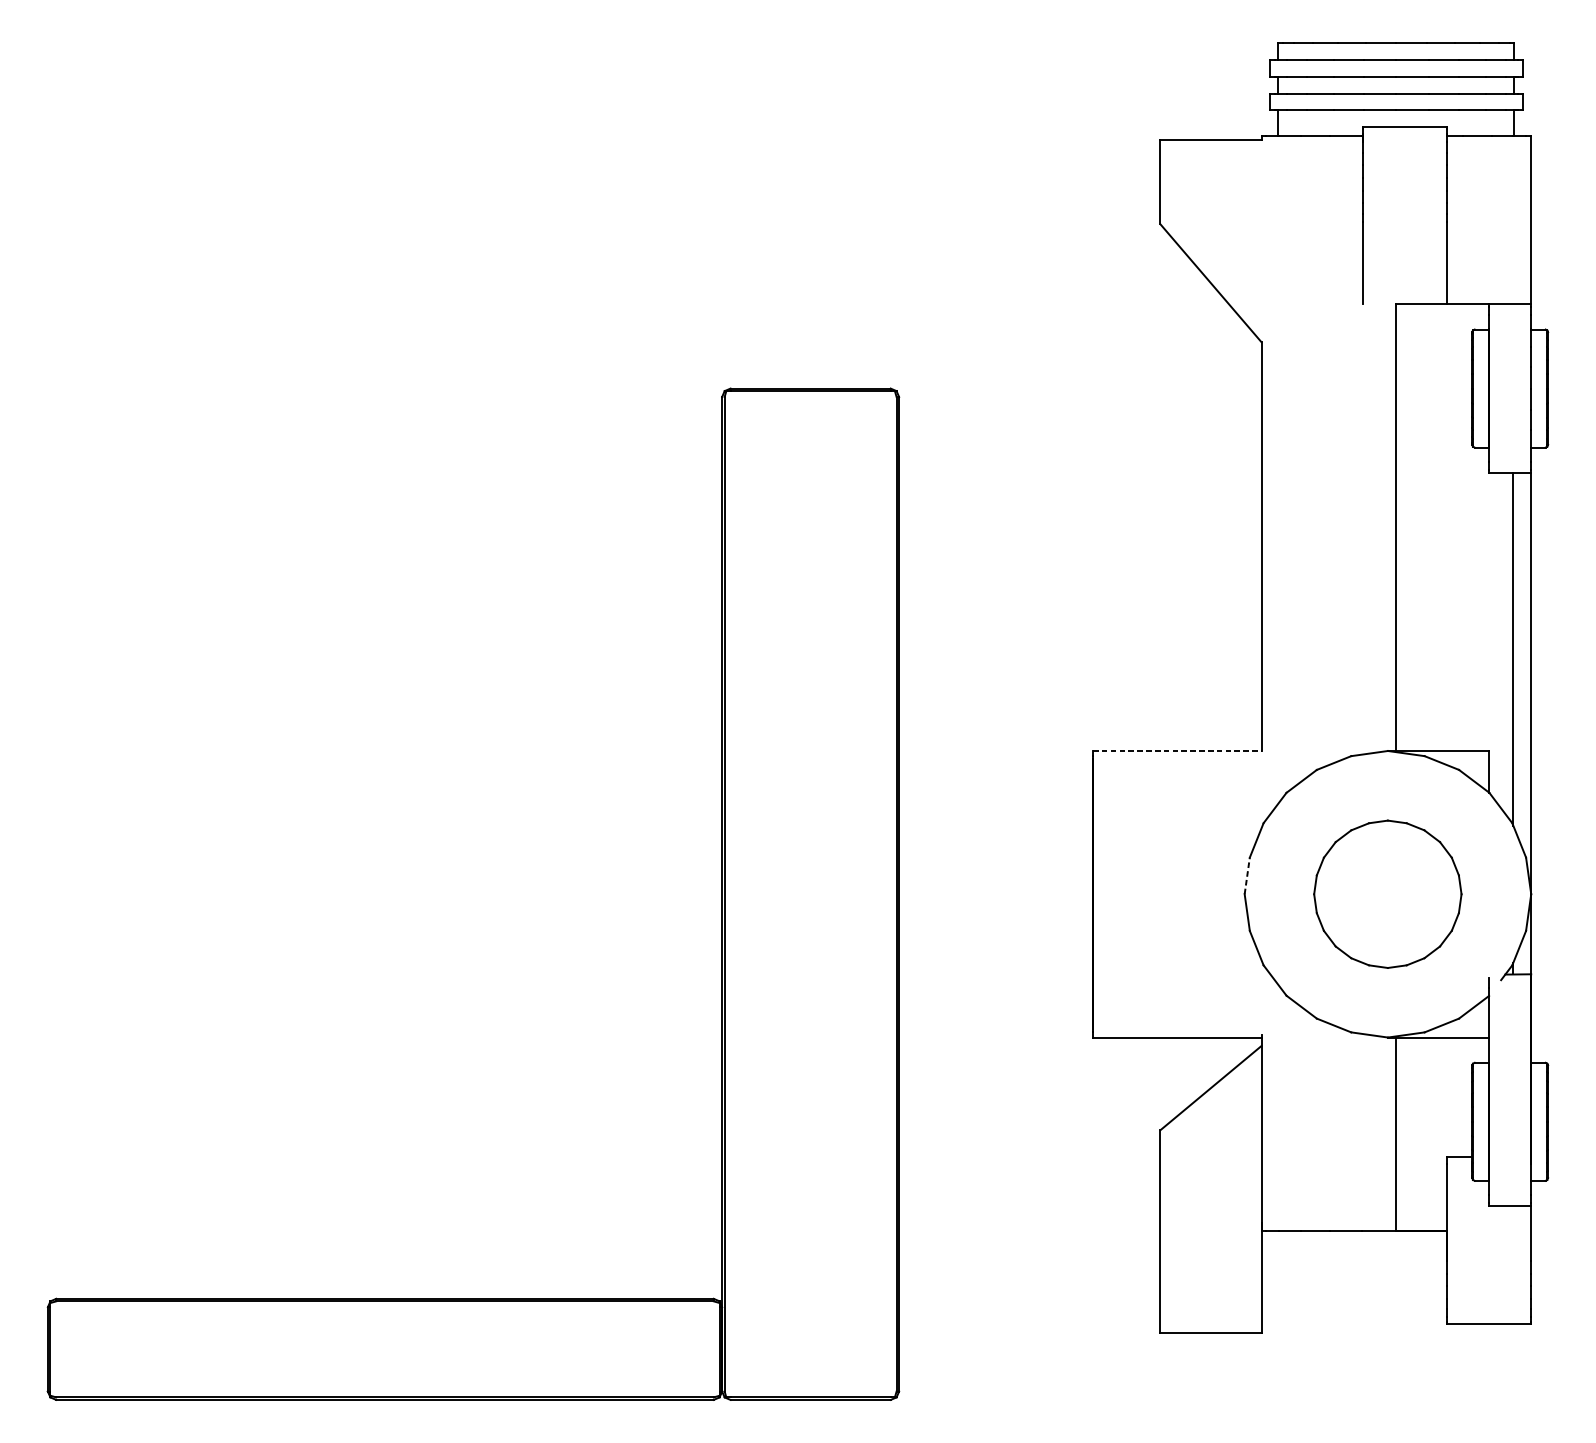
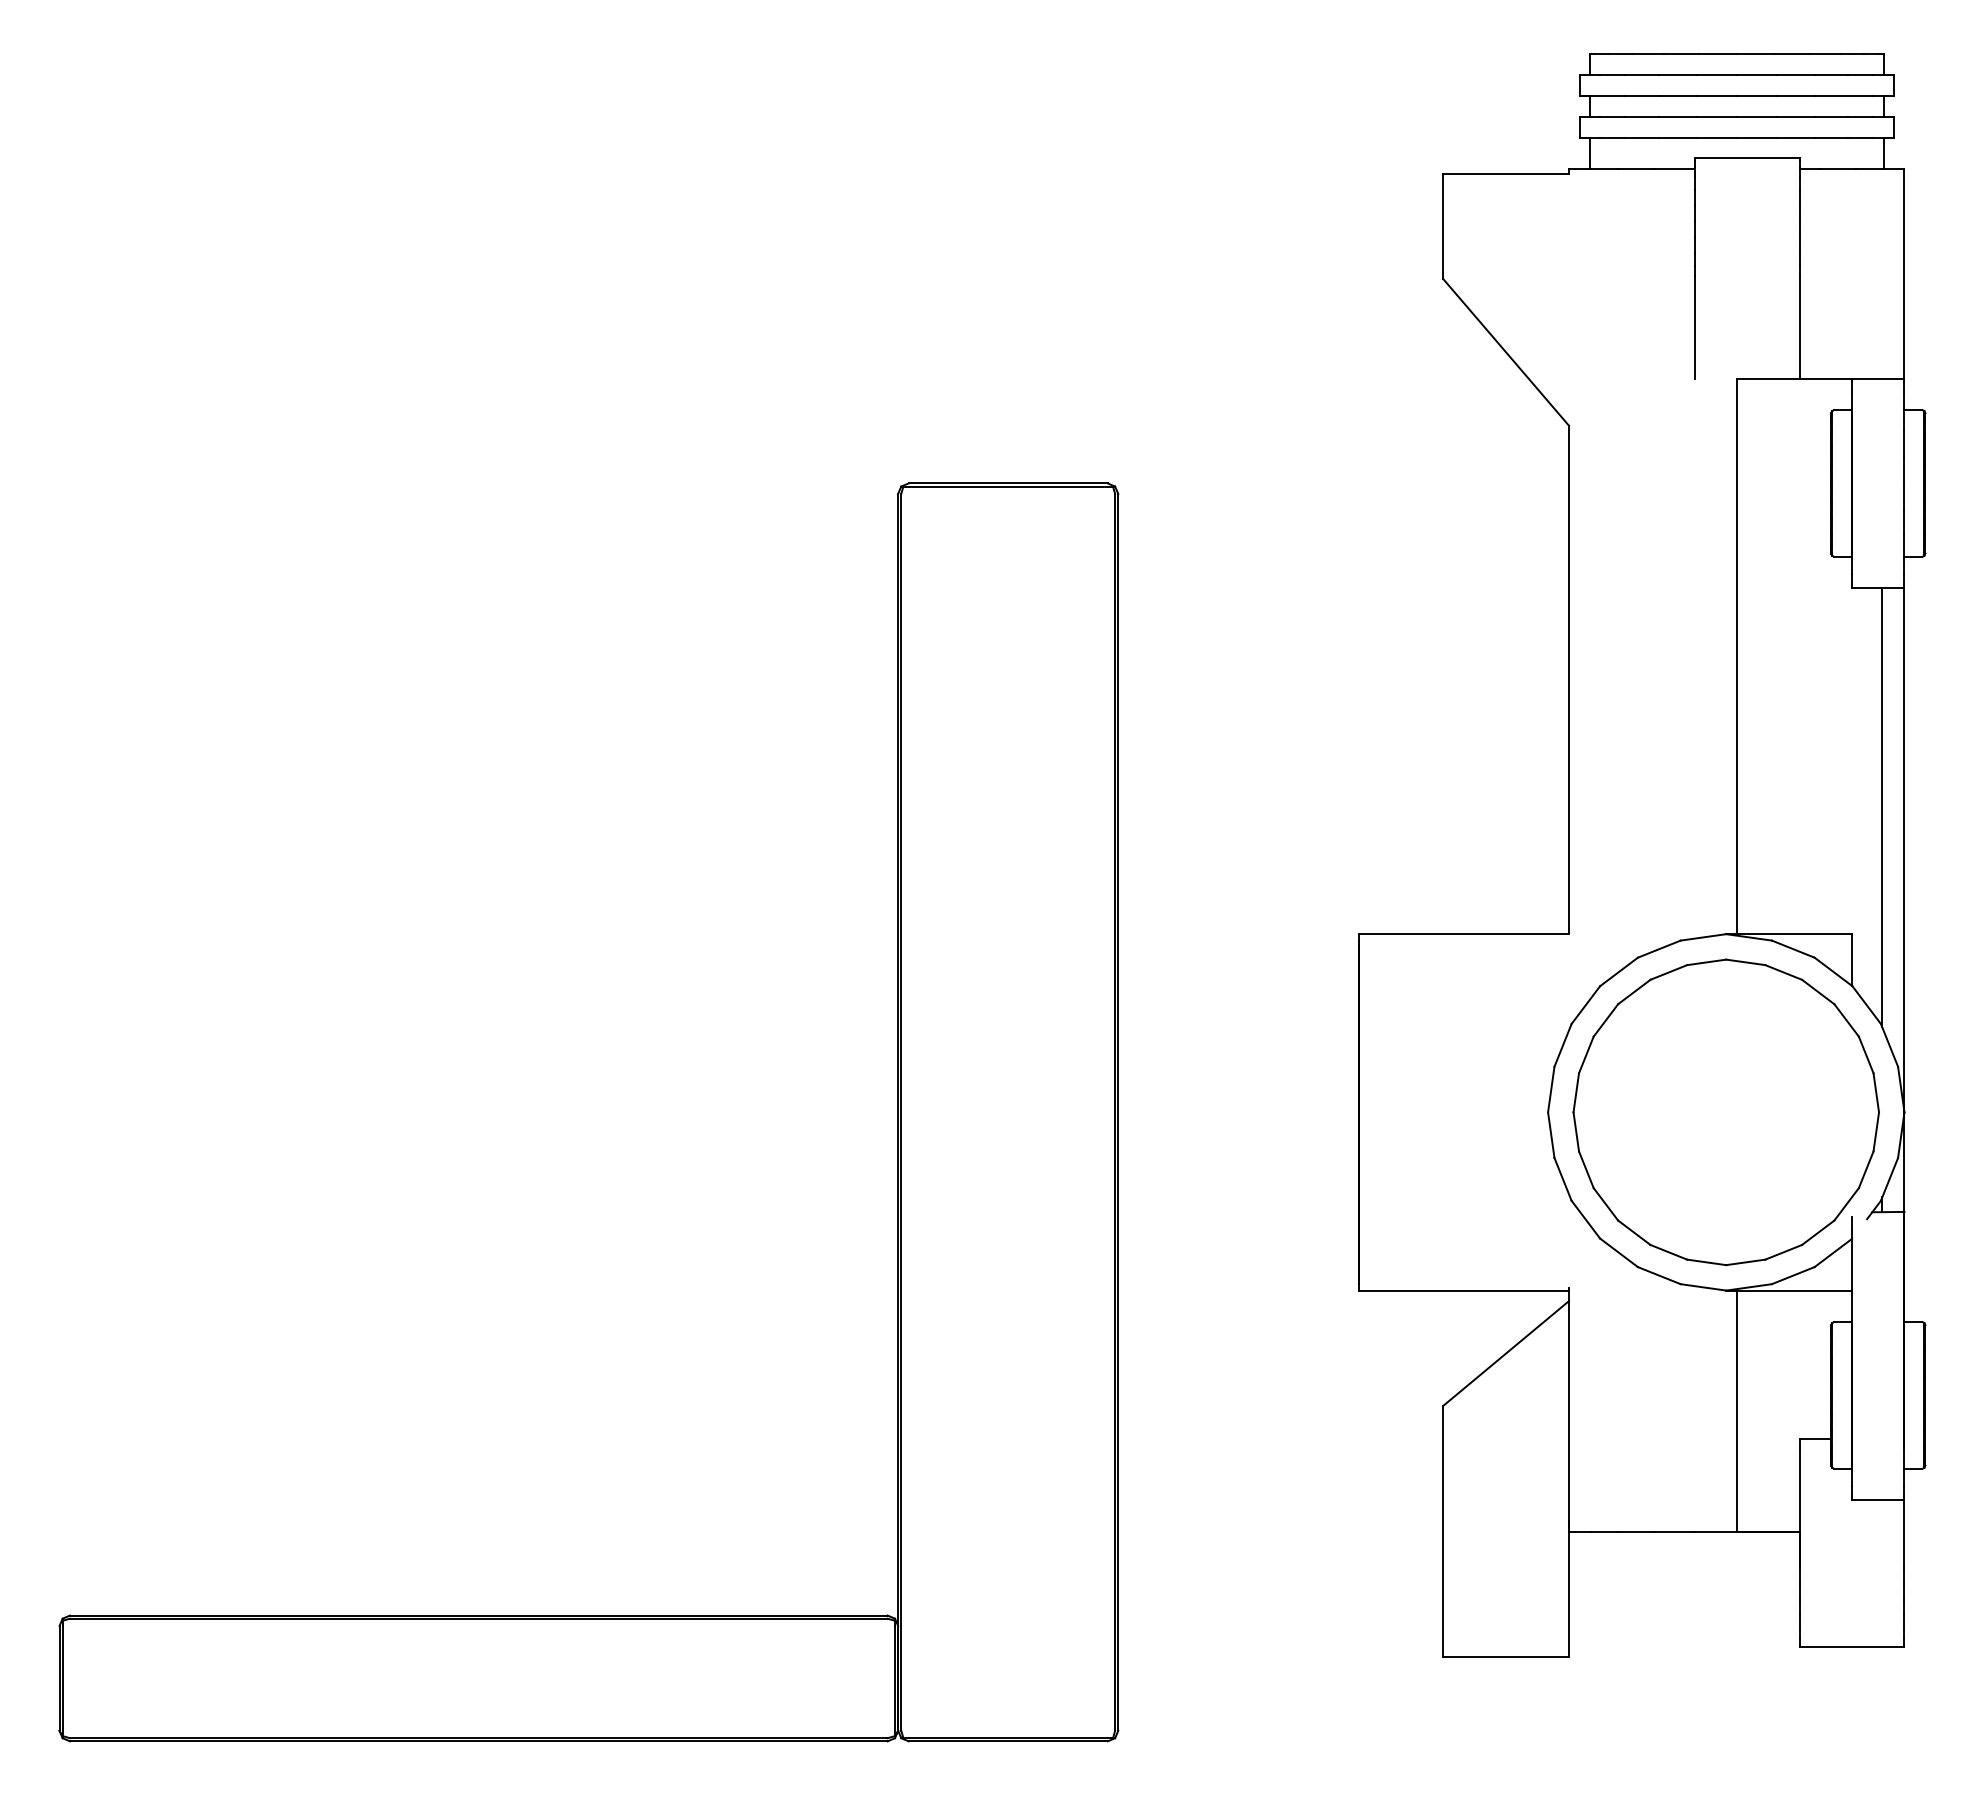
line: (1177, 751) -> (1464, 934), dashed -> solid
line: (1247, 875) -> (1551, 1089), dashed -> solid
part: (1387, 894) -> (1725, 1112), size x1.67

